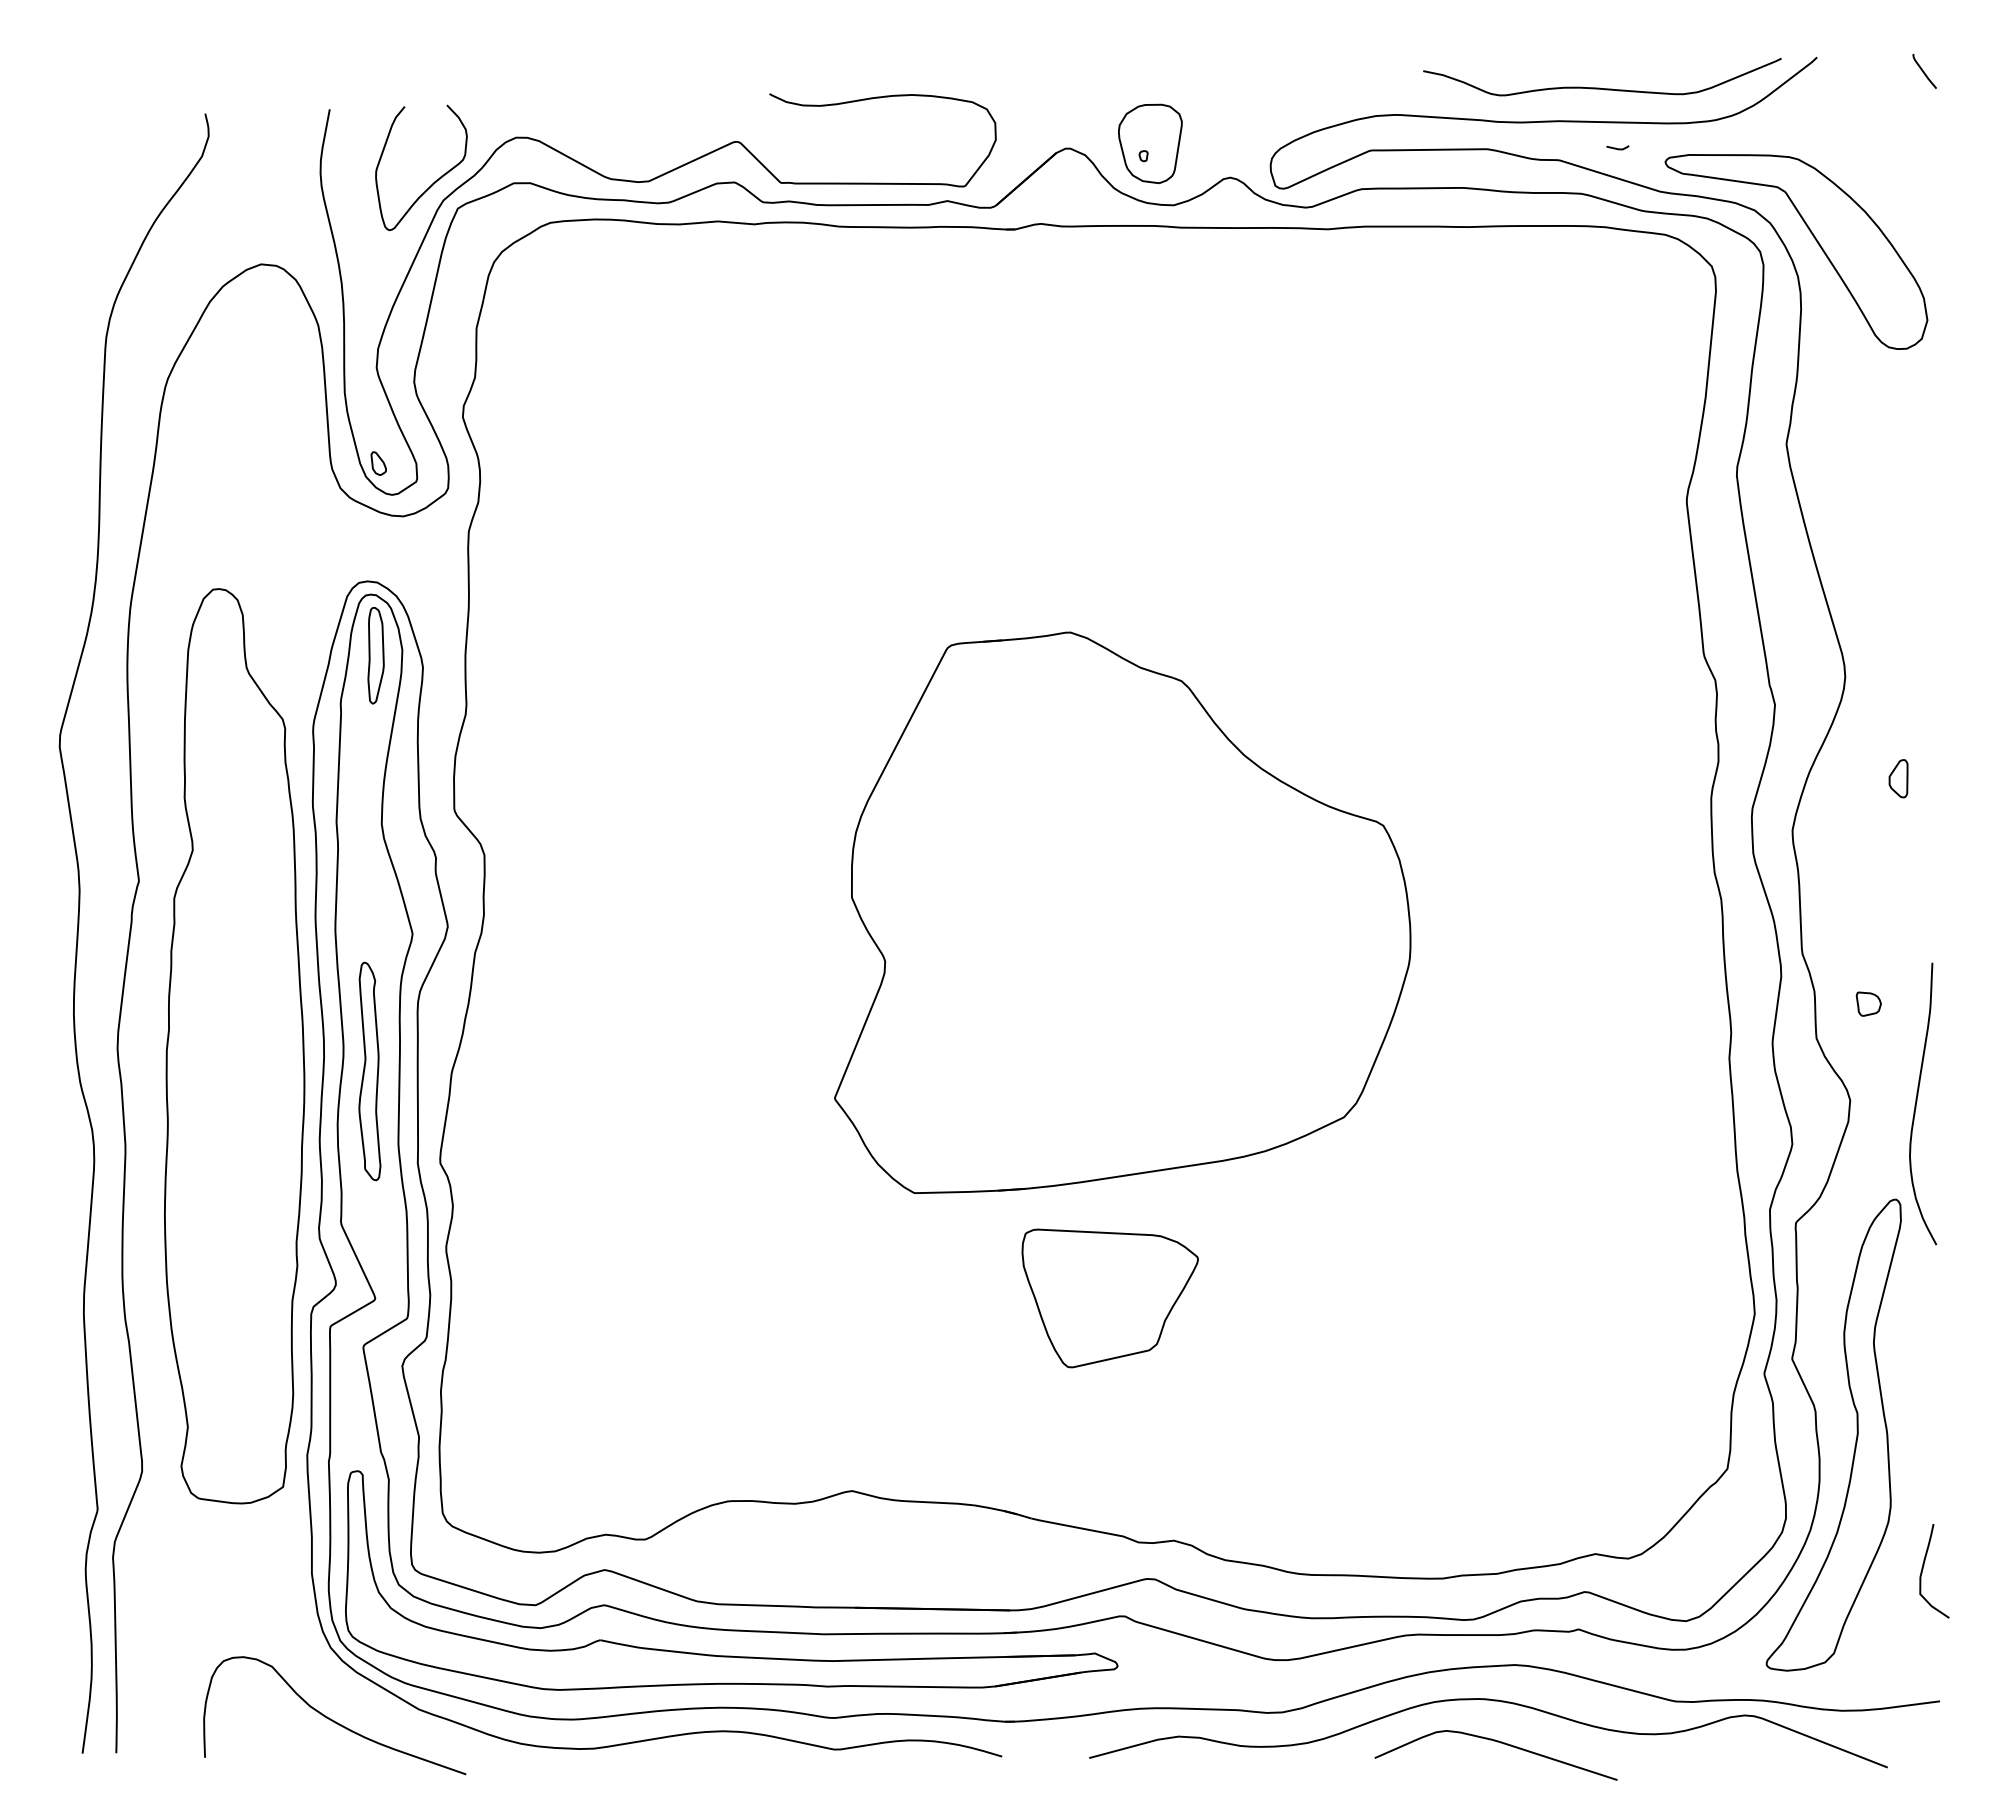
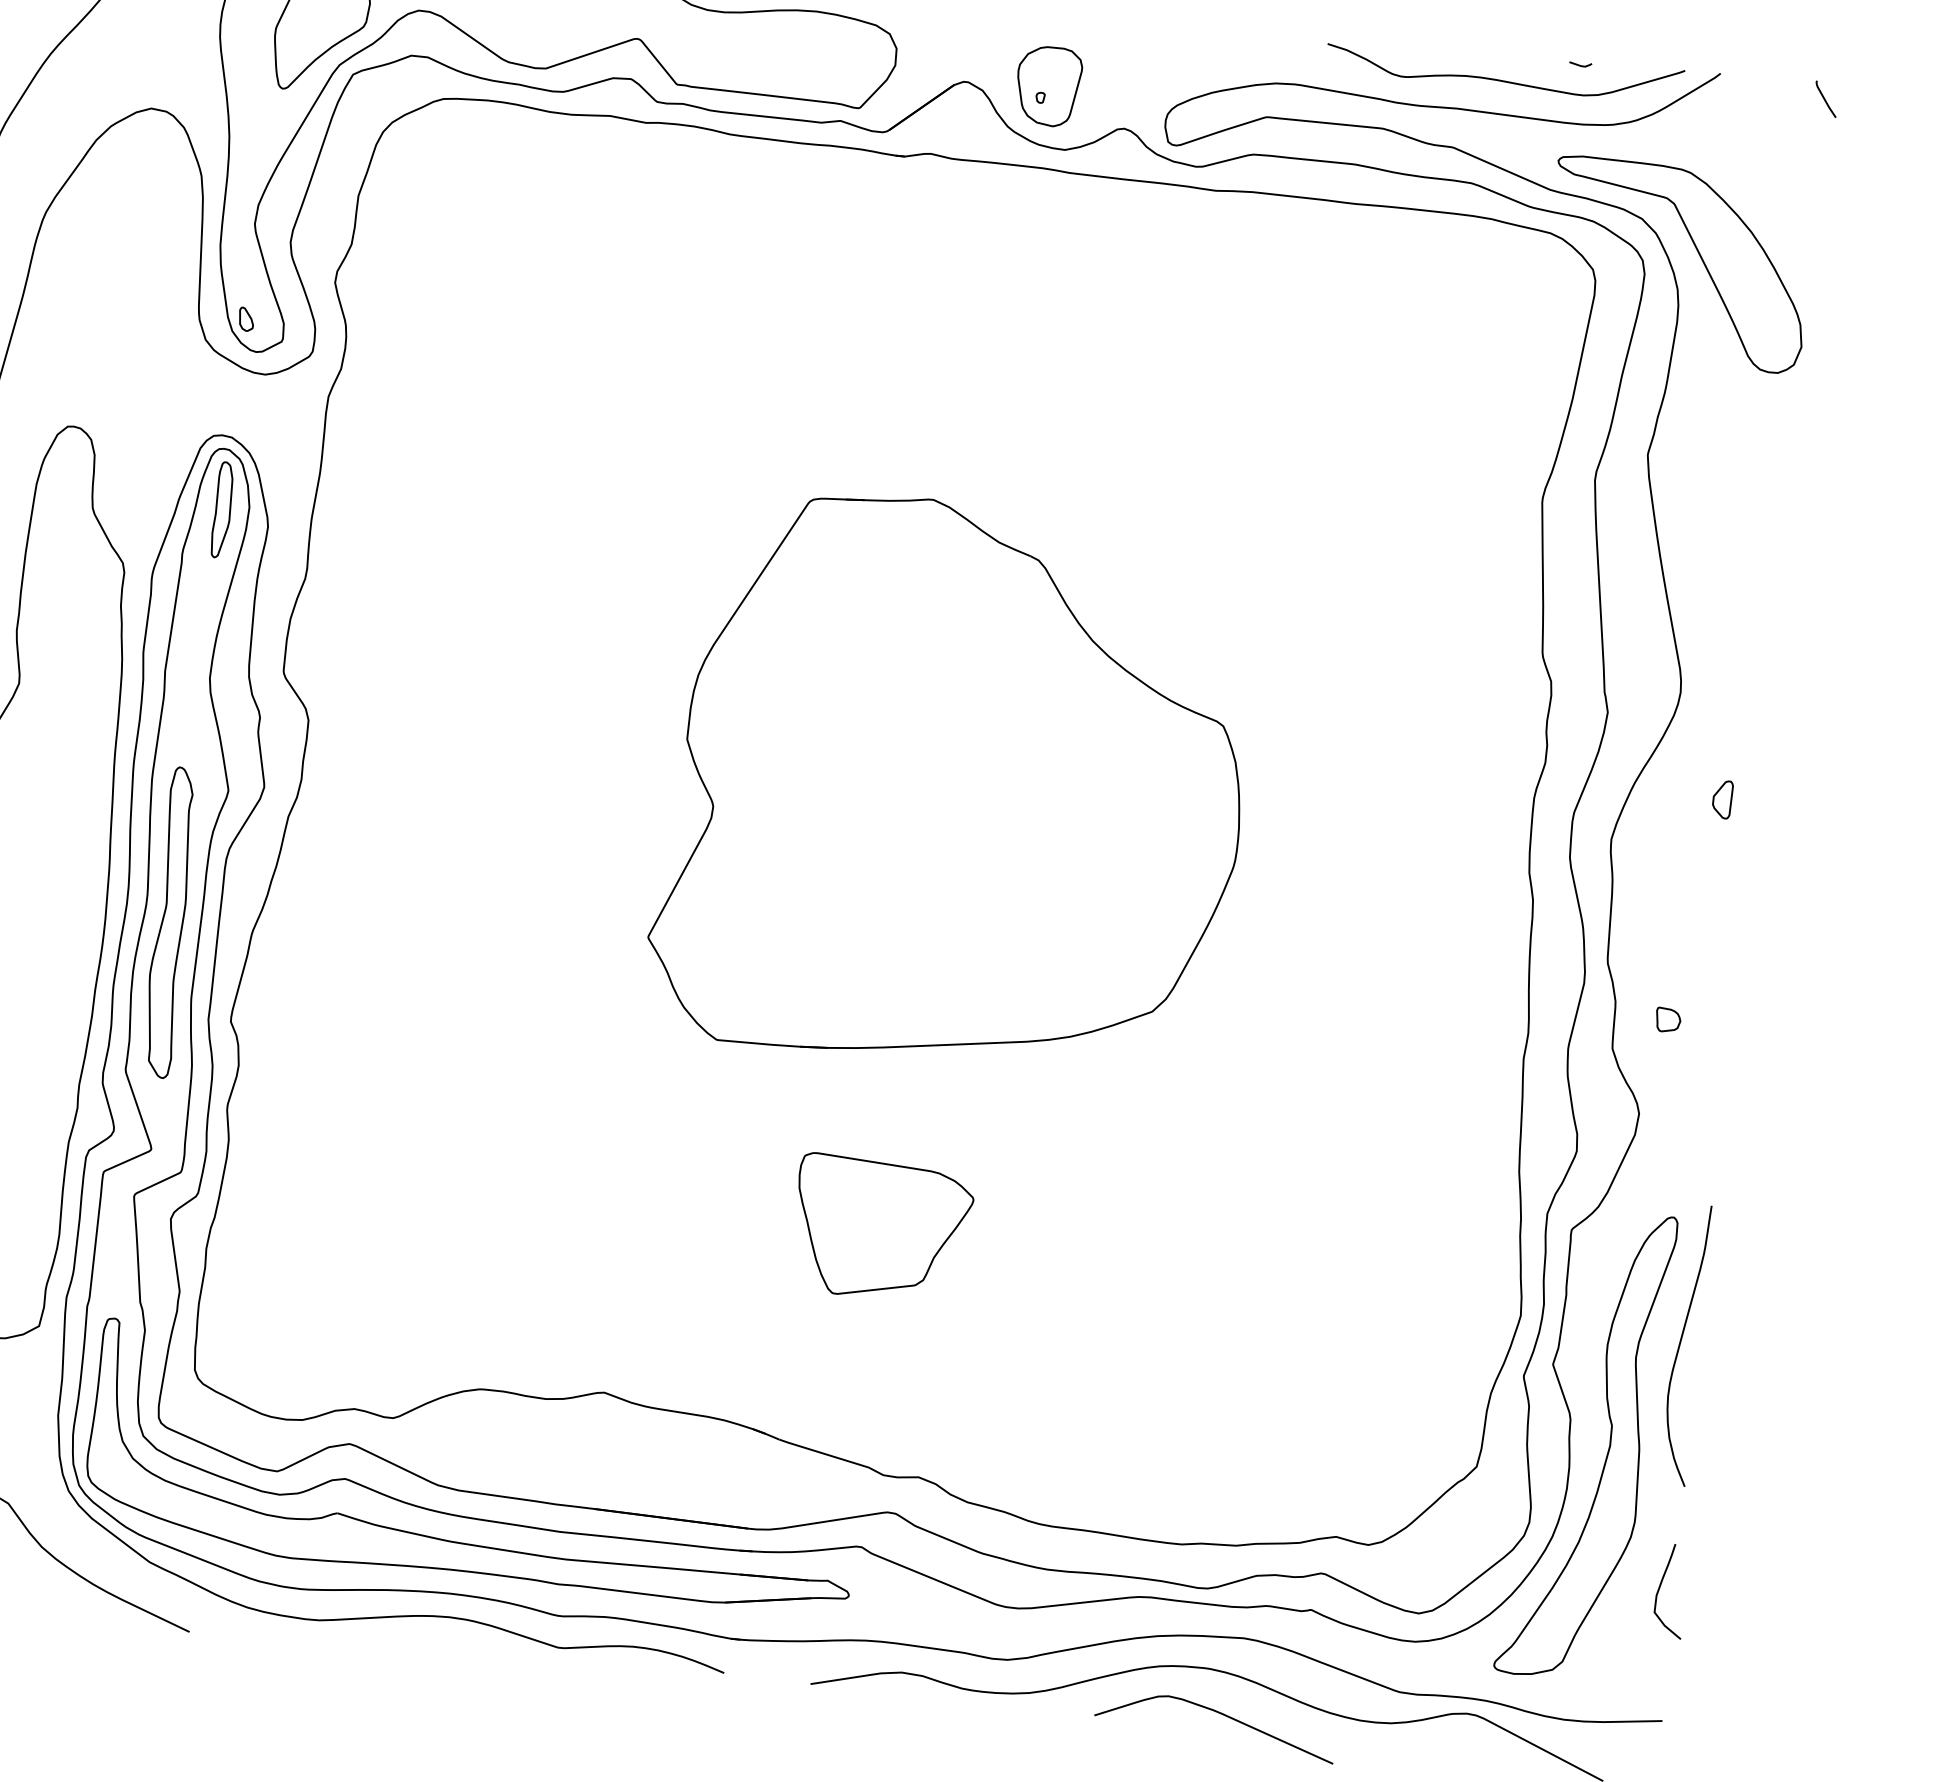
curve: (1617, 148) -> (1580, 65), moved
part: (1122, 912) -> (954, 783), moved
part: (369, 1071) -> (170, 922), size x1.43
curve: (1917, 1102) -> (1681, 1343), moved

